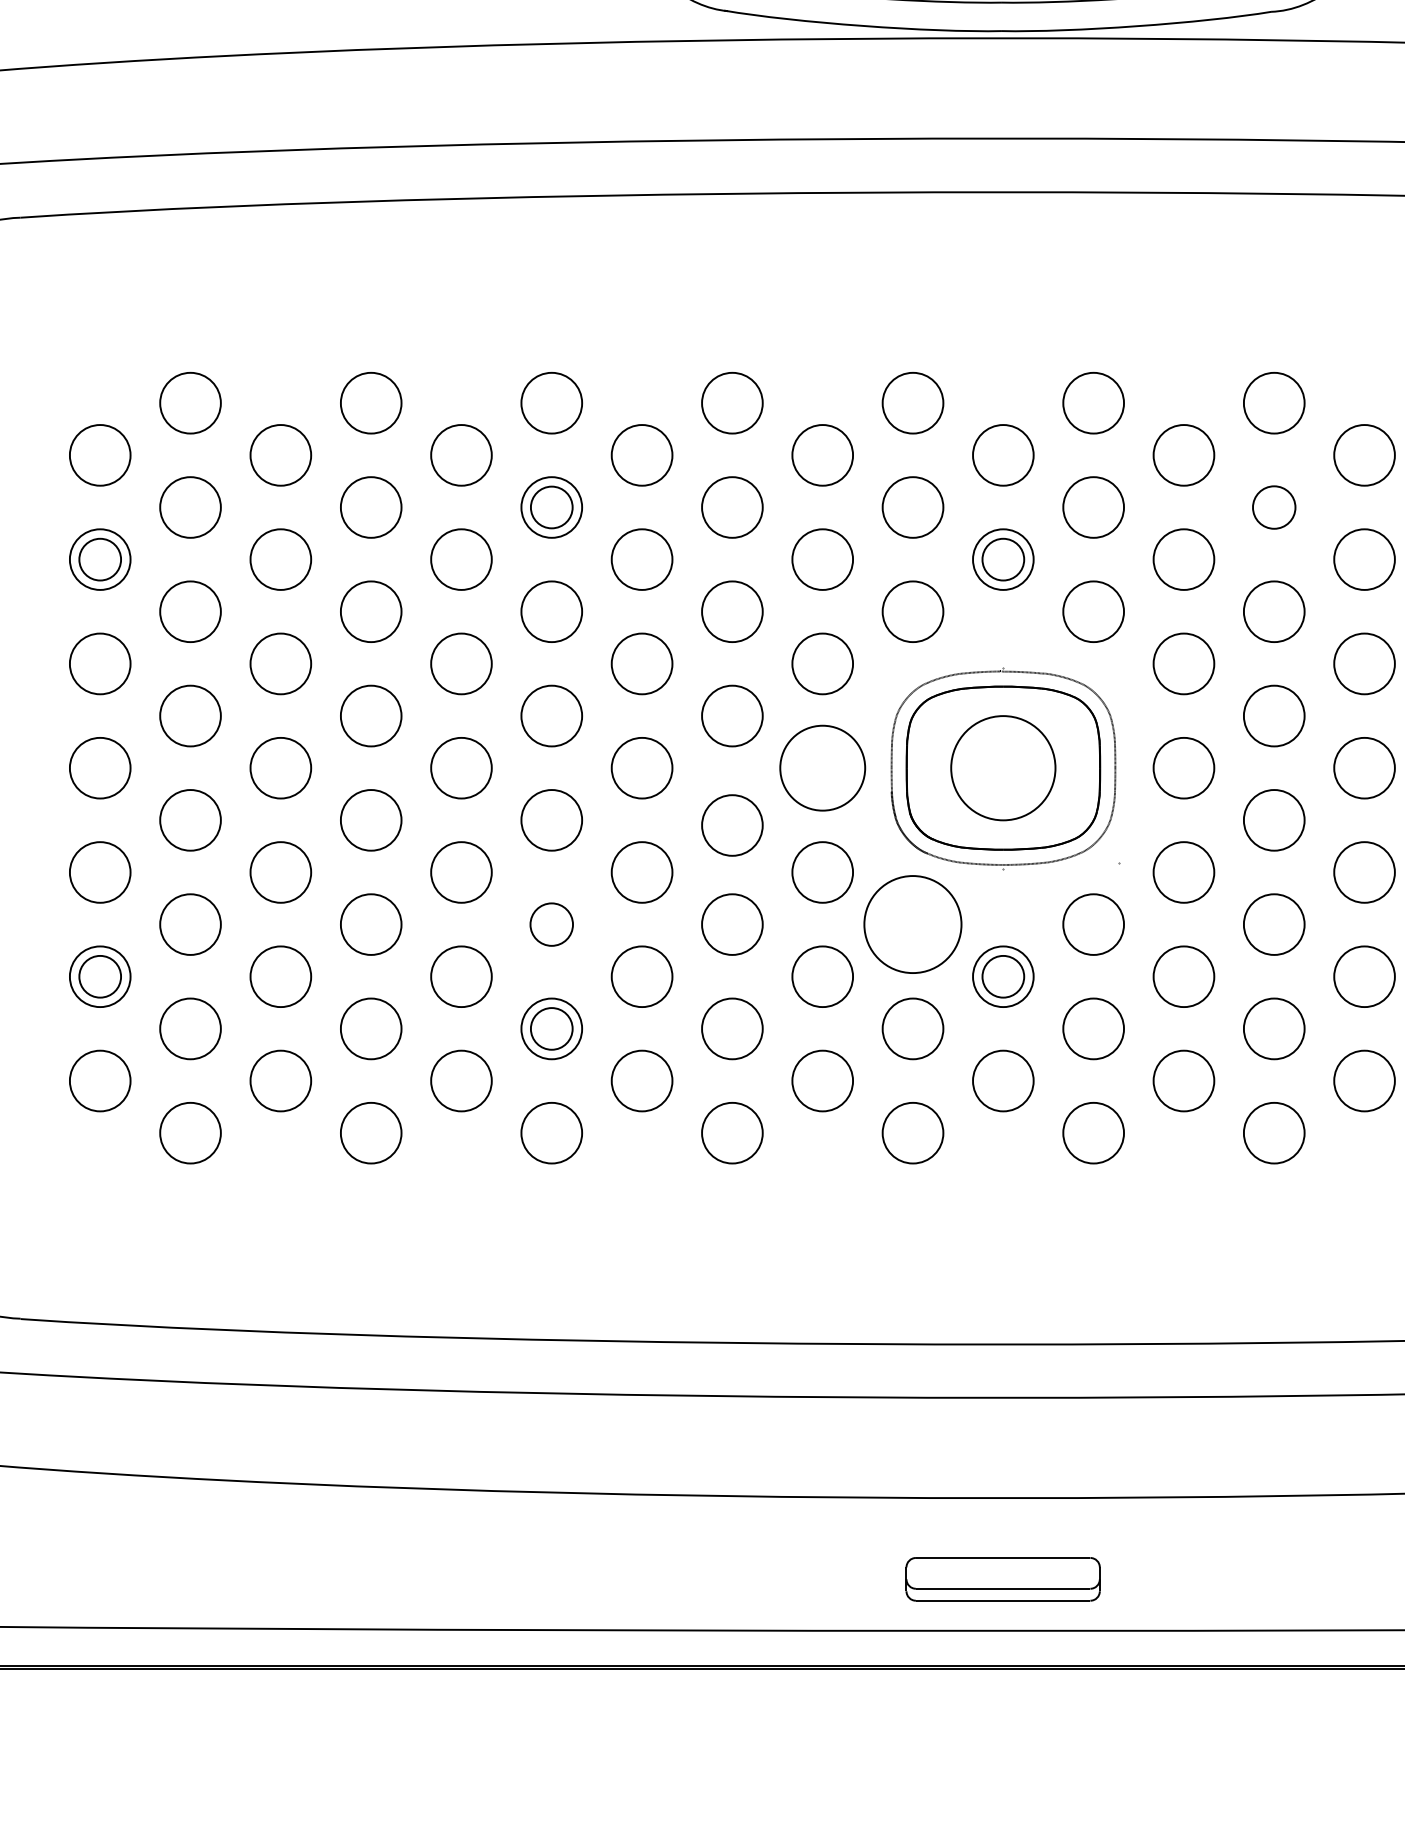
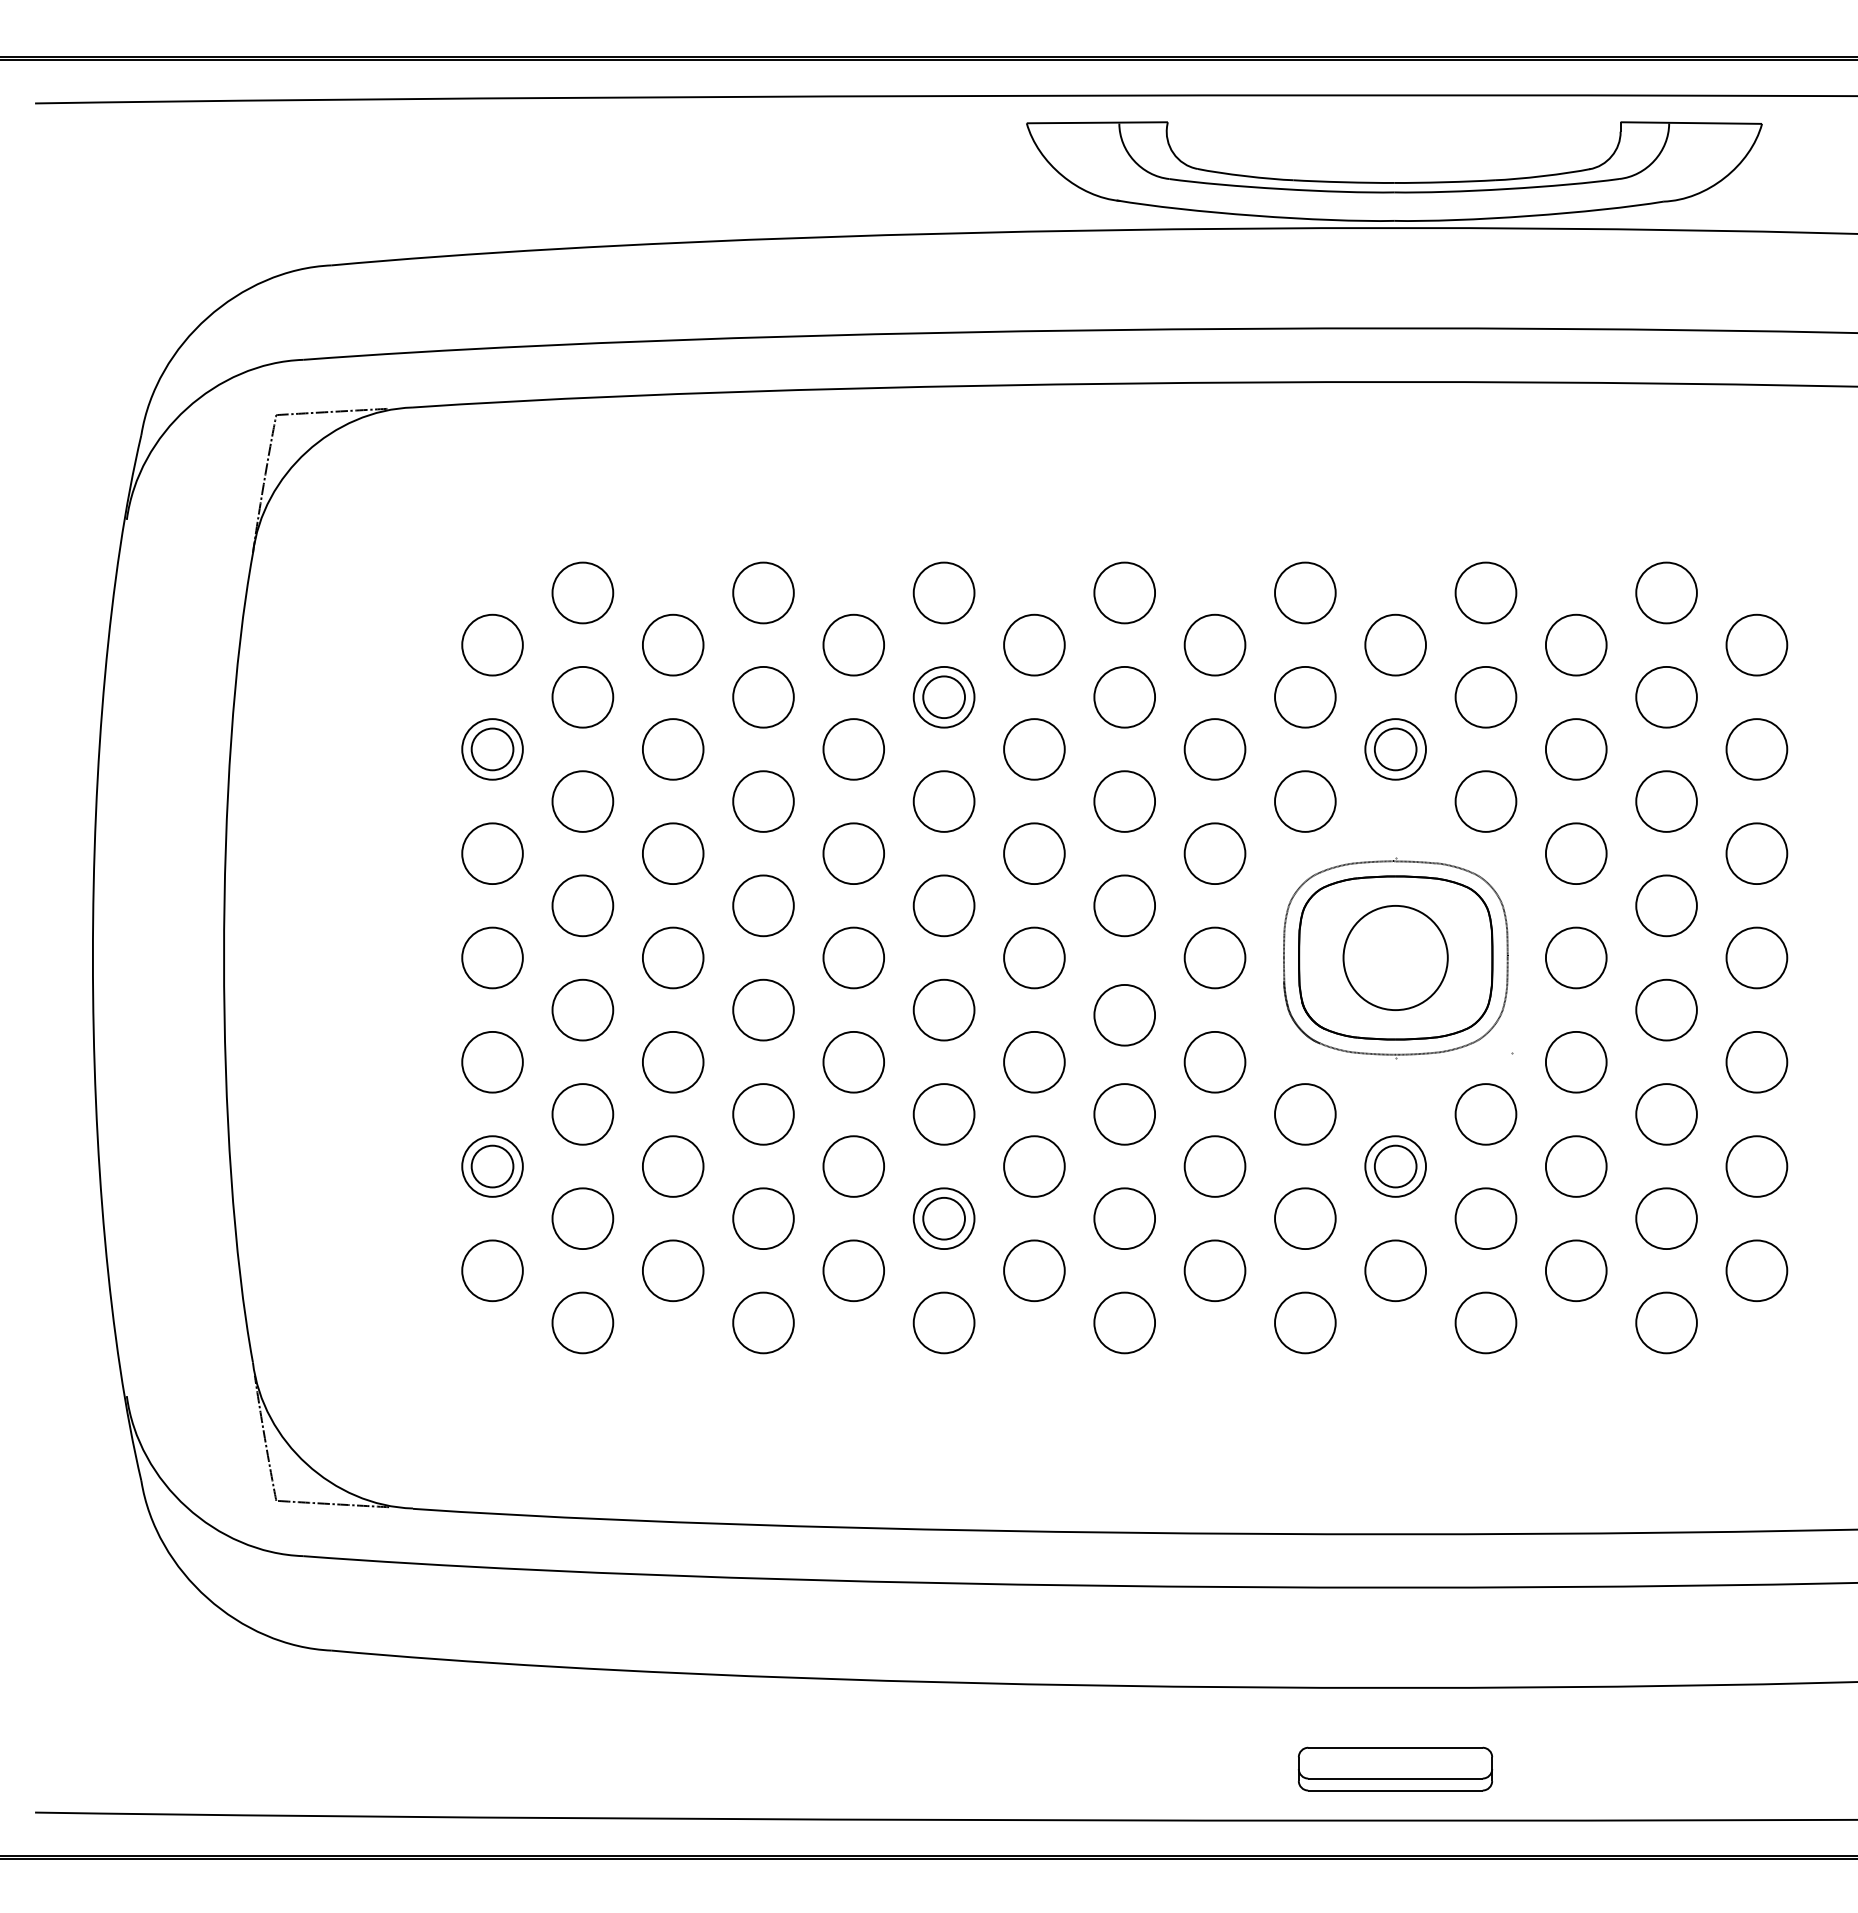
part: (1274, 507) -> (1666, 697), size x1.43
part: (822, 767) -> (1214, 957), size x0.71
part: (551, 924) -> (943, 1114), size x1.43
part: (913, 924) -> (1305, 1114), size x0.62

